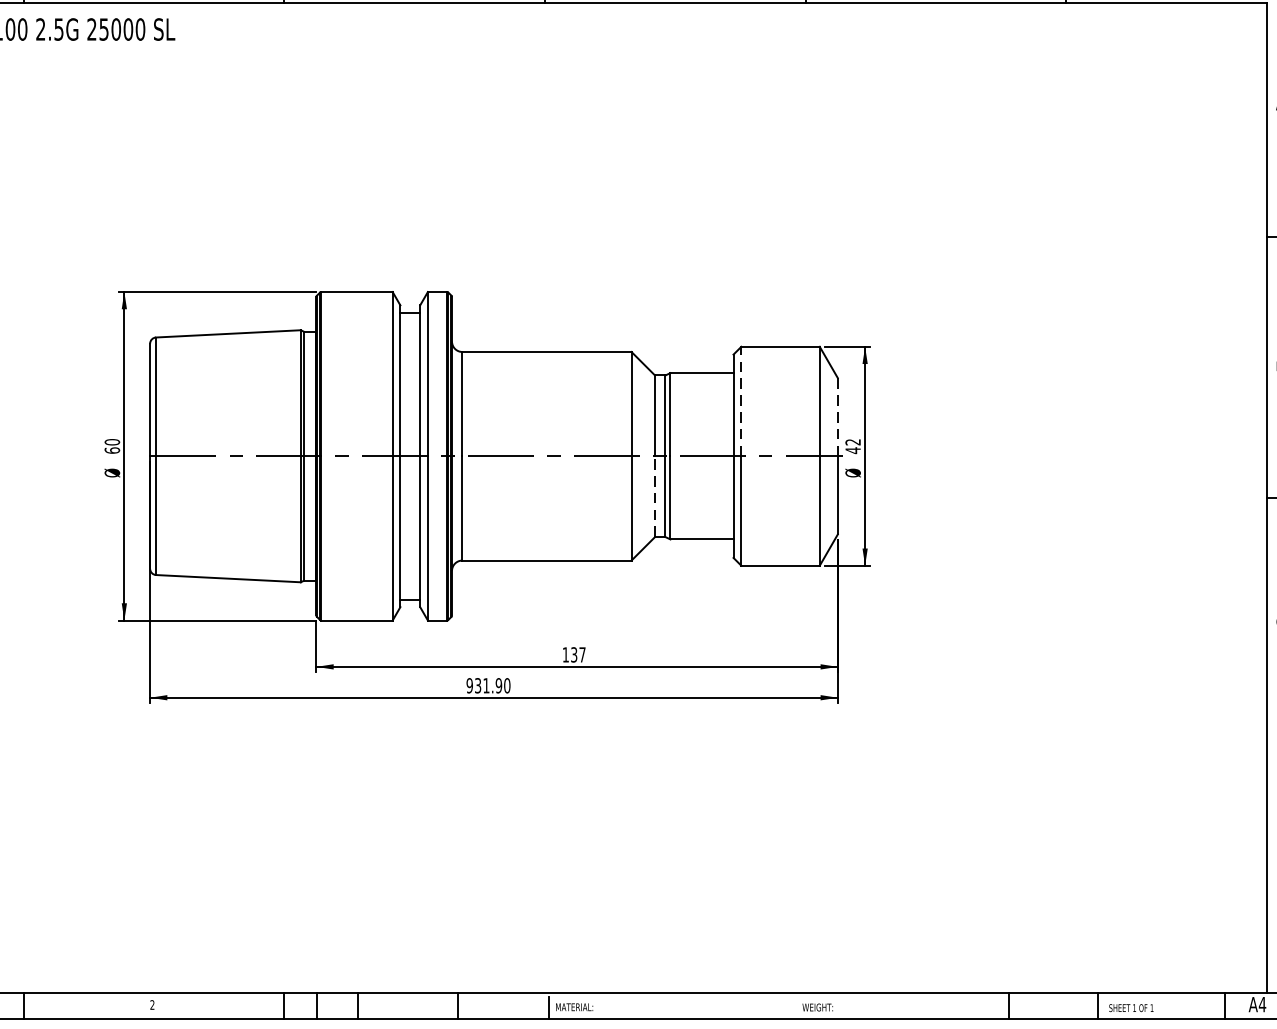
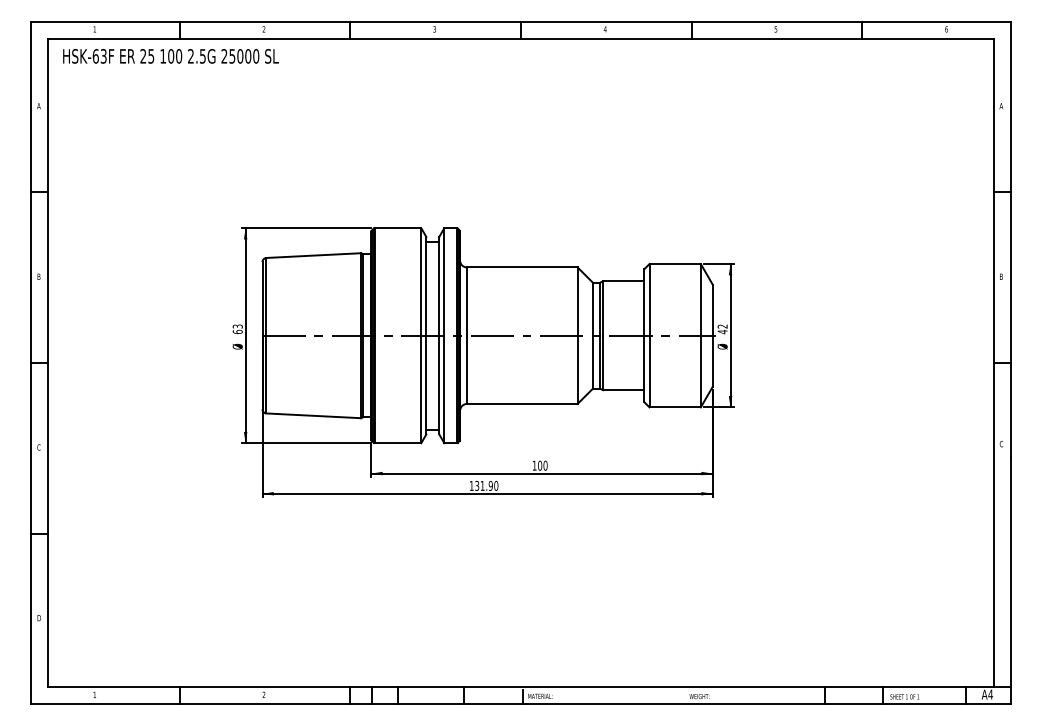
line: (741, 400) -> (649, 299), dashed -> solid
line: (837, 417) -> (712, 310), dashed -> solid
text: (111, 442) -> (237, 326), 60 -> 63
line: (655, 495) -> (593, 361), dashed -> solid
text: (577, 654) -> (542, 465), 137 -> 100
text: (469, 685) -> (471, 485), 931.90 -> 131.90

